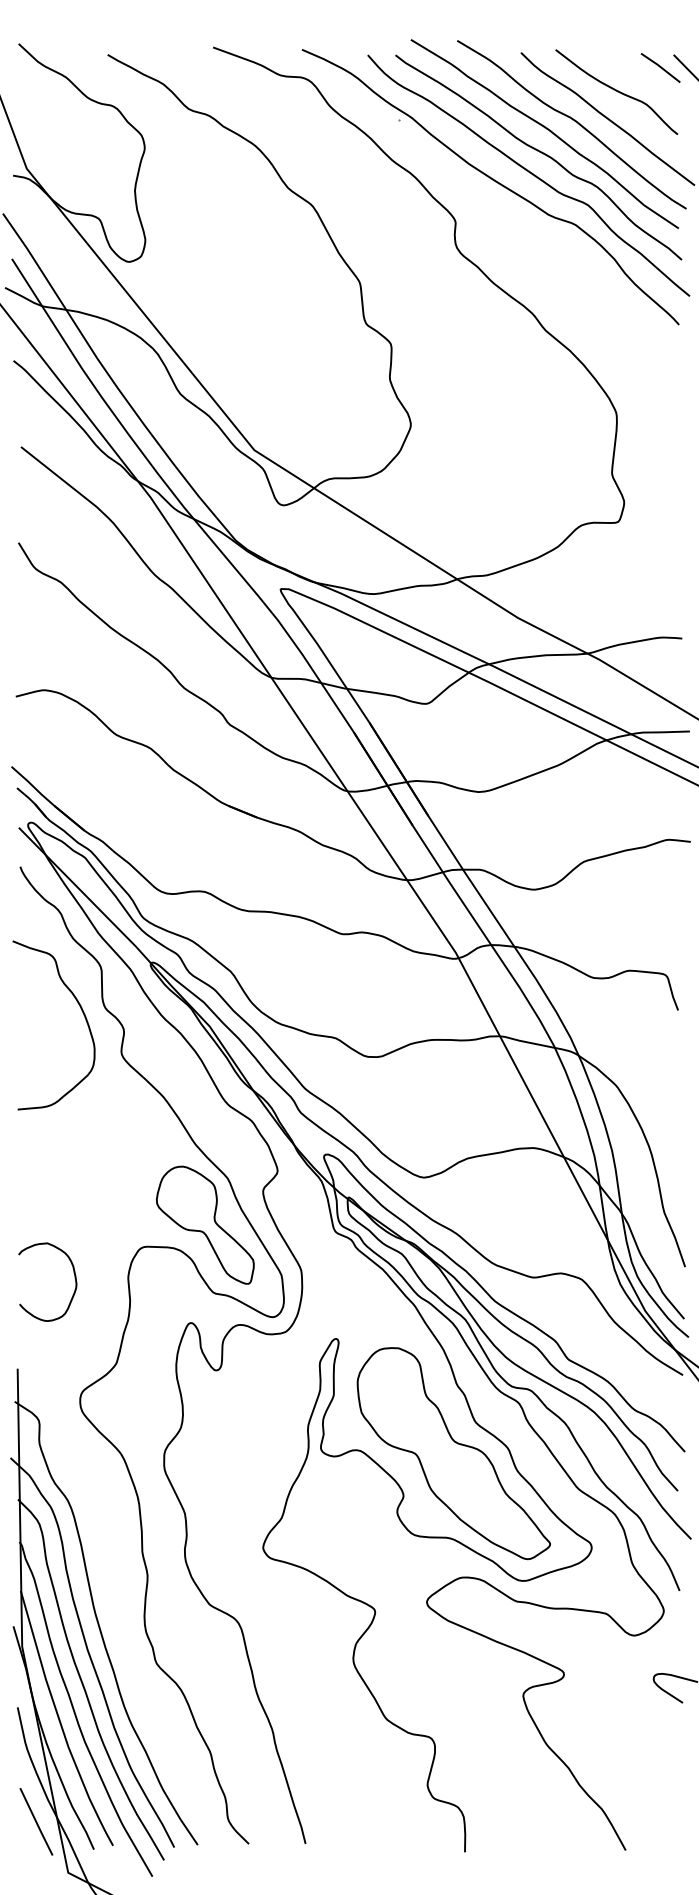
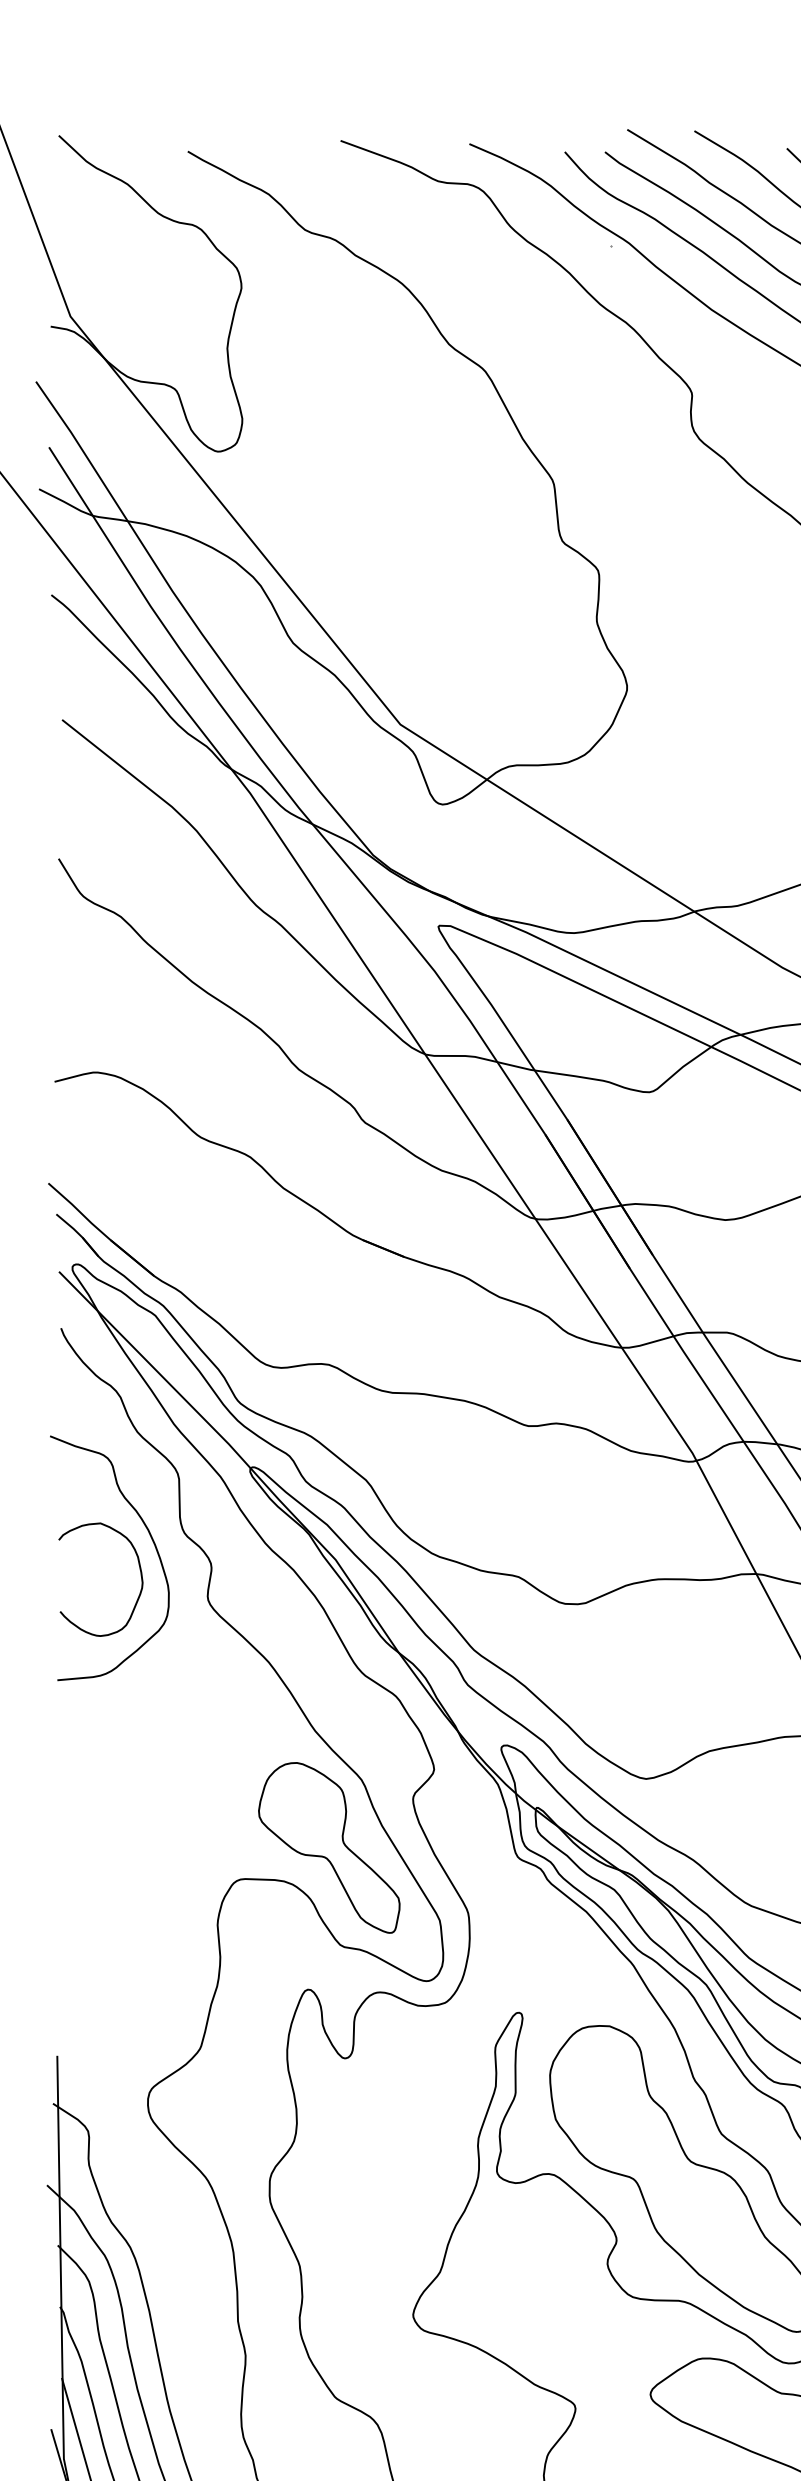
curve: (74, 1278) -> (139, 1574), moved

